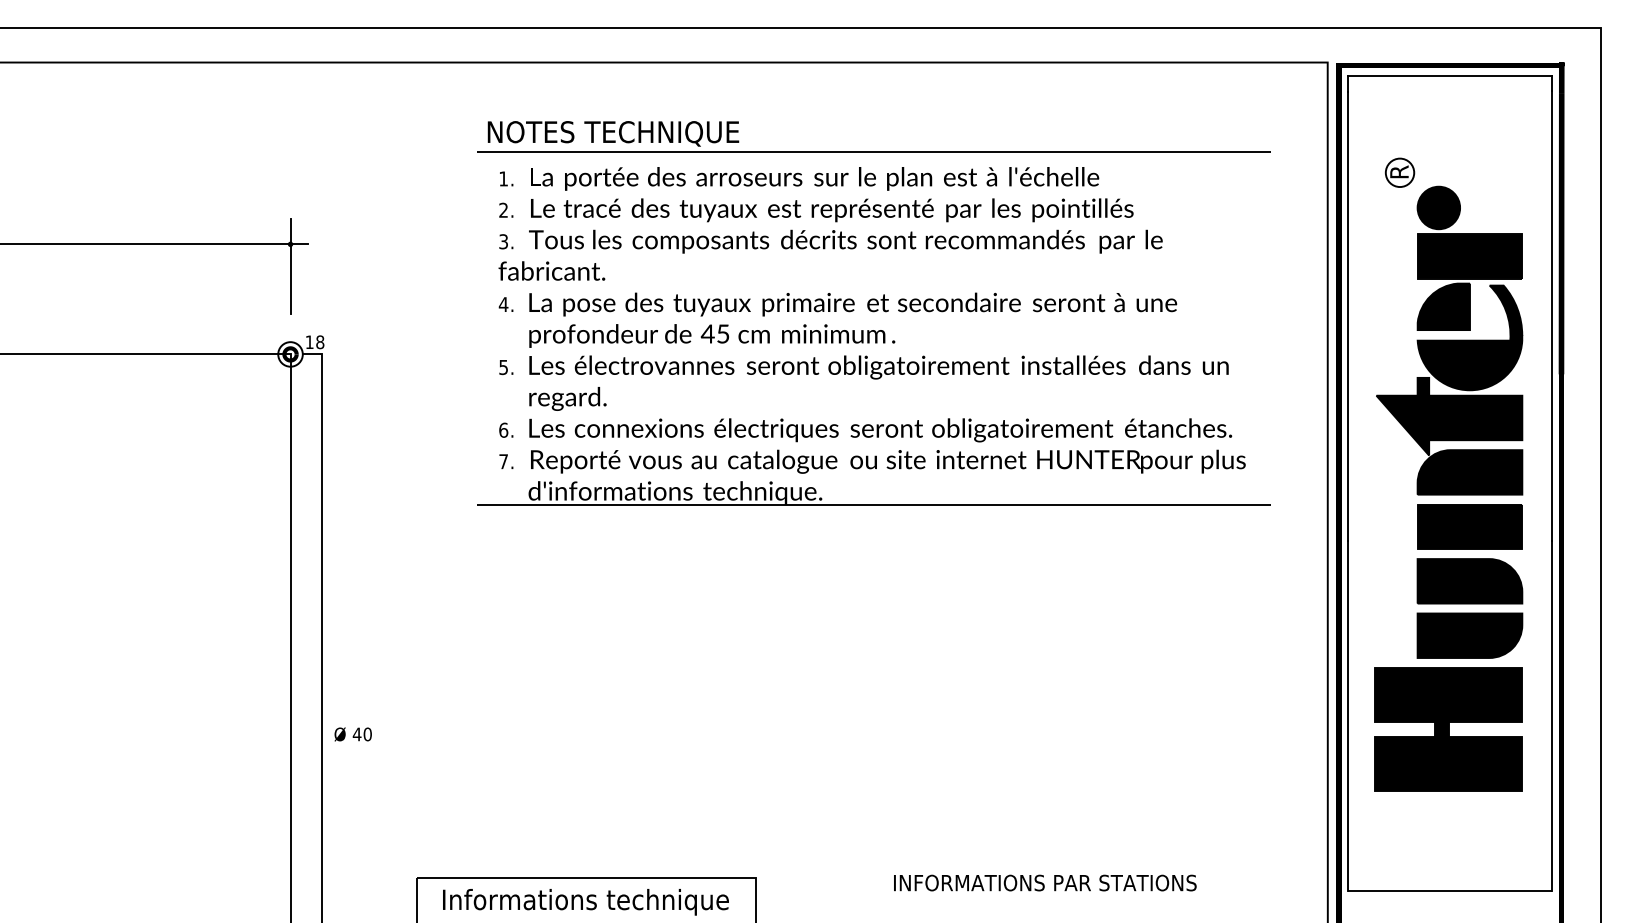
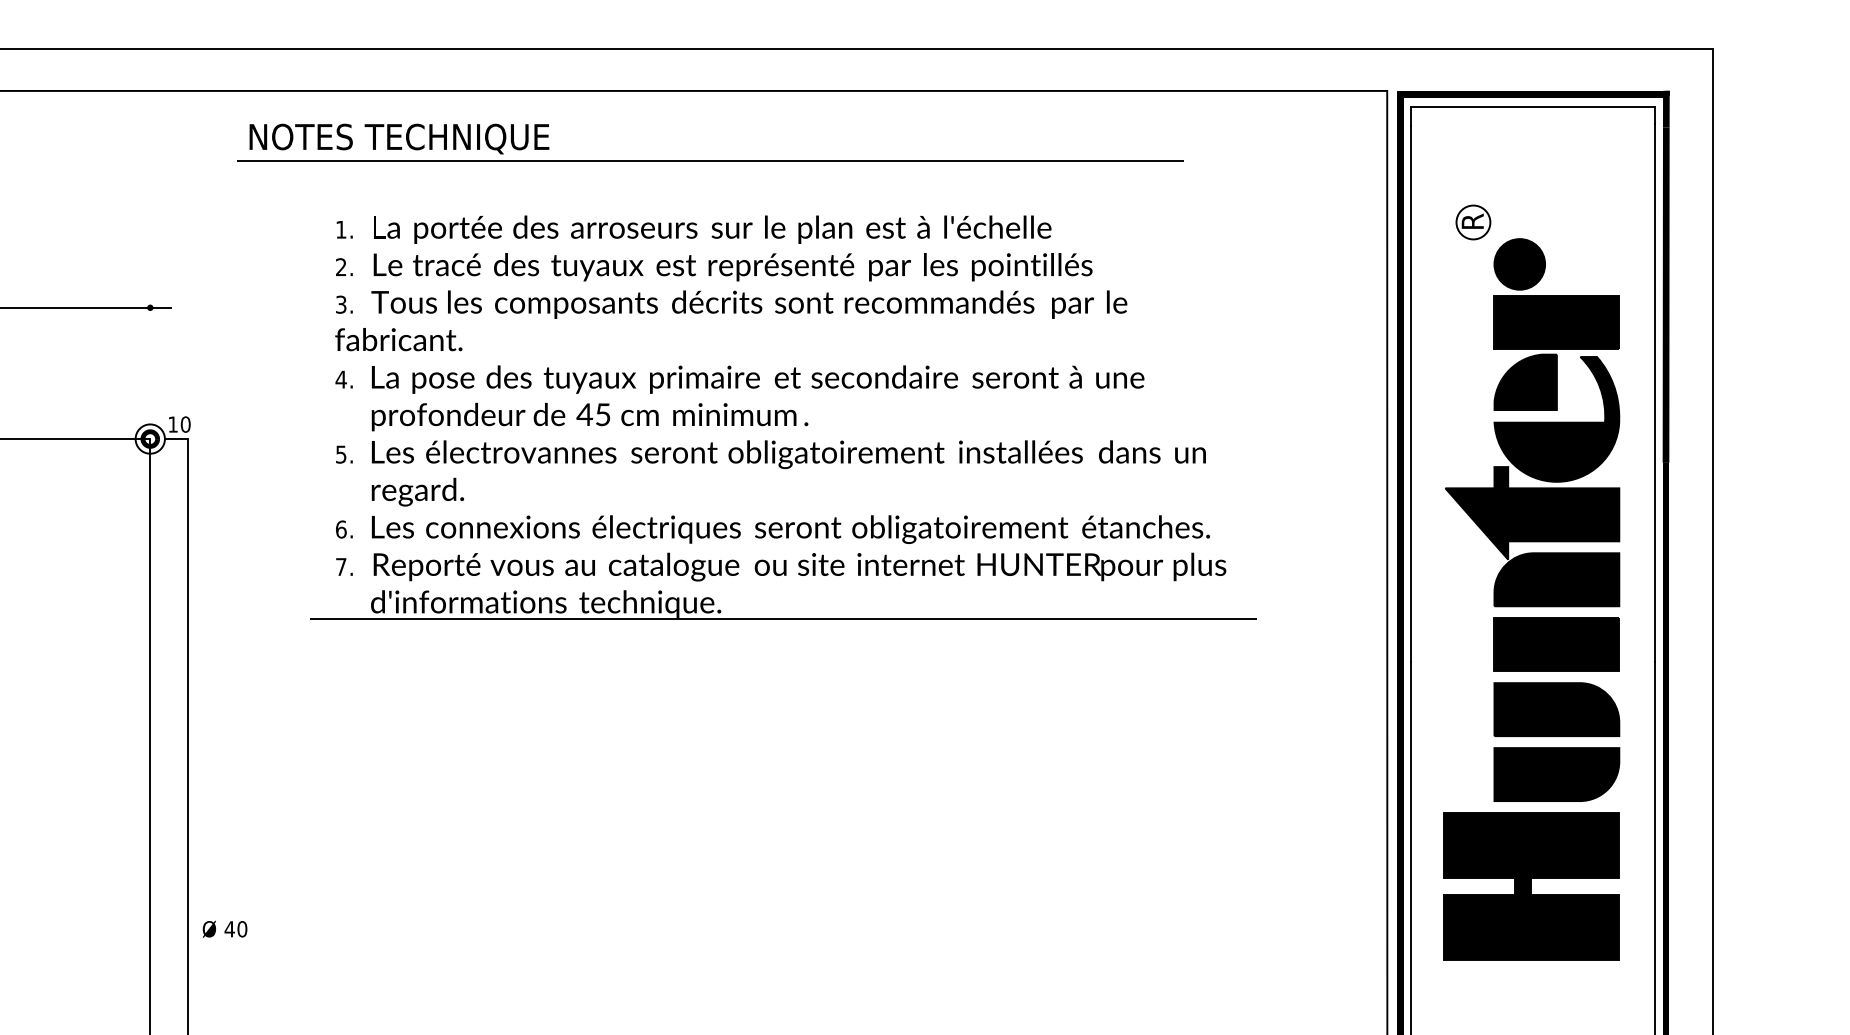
part: (873, 151) -> (709, 160), moved
line: (290, 265) -> (150, 333), removed
part: (873, 336) -> (782, 417), moved
text: (320, 341) -> (186, 423), 18 -> 10
text: (352, 734) -> (224, 929), moved

